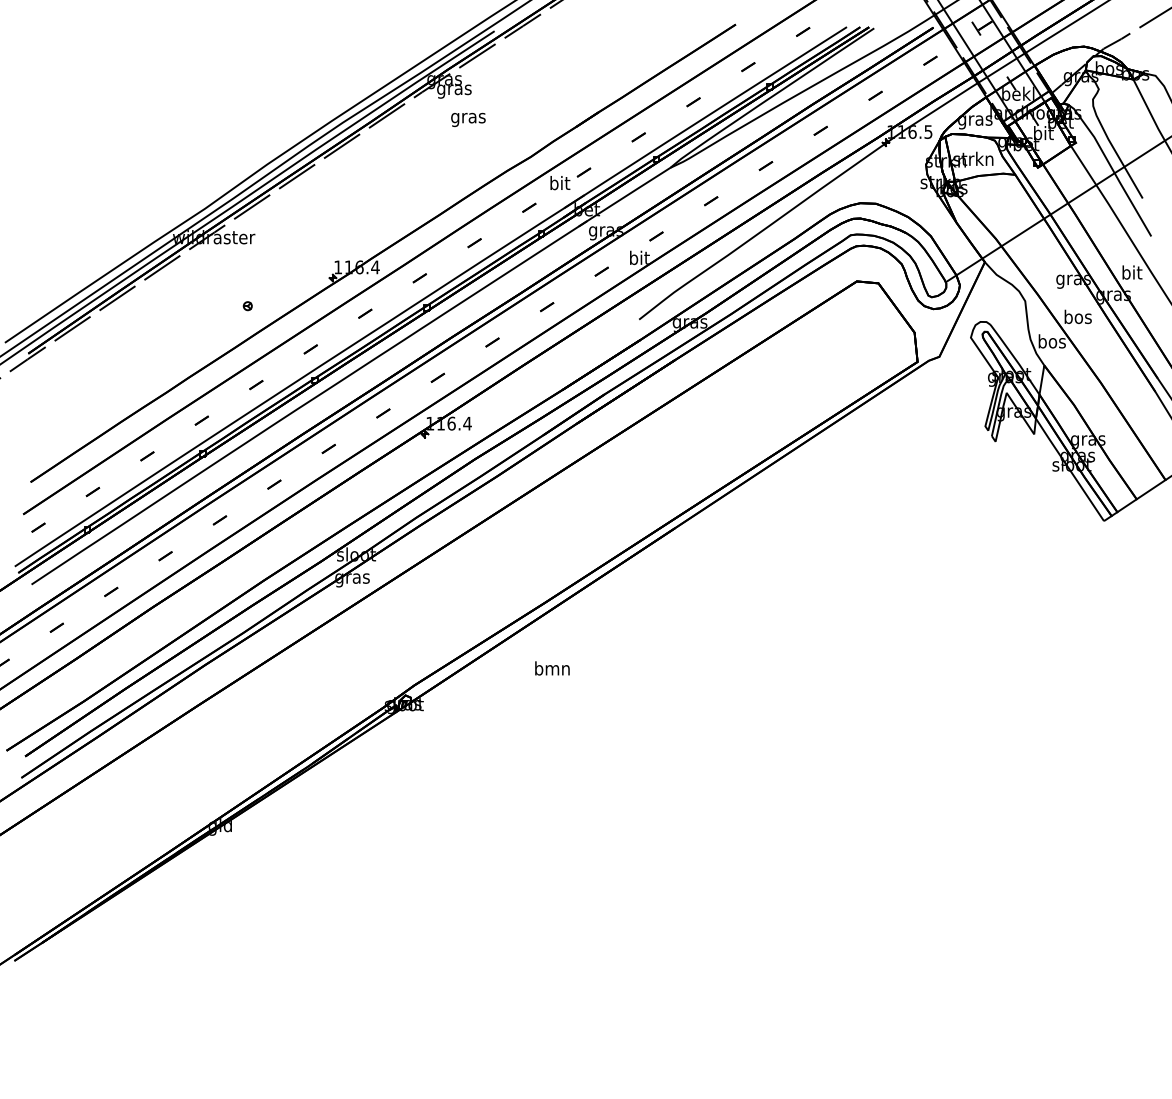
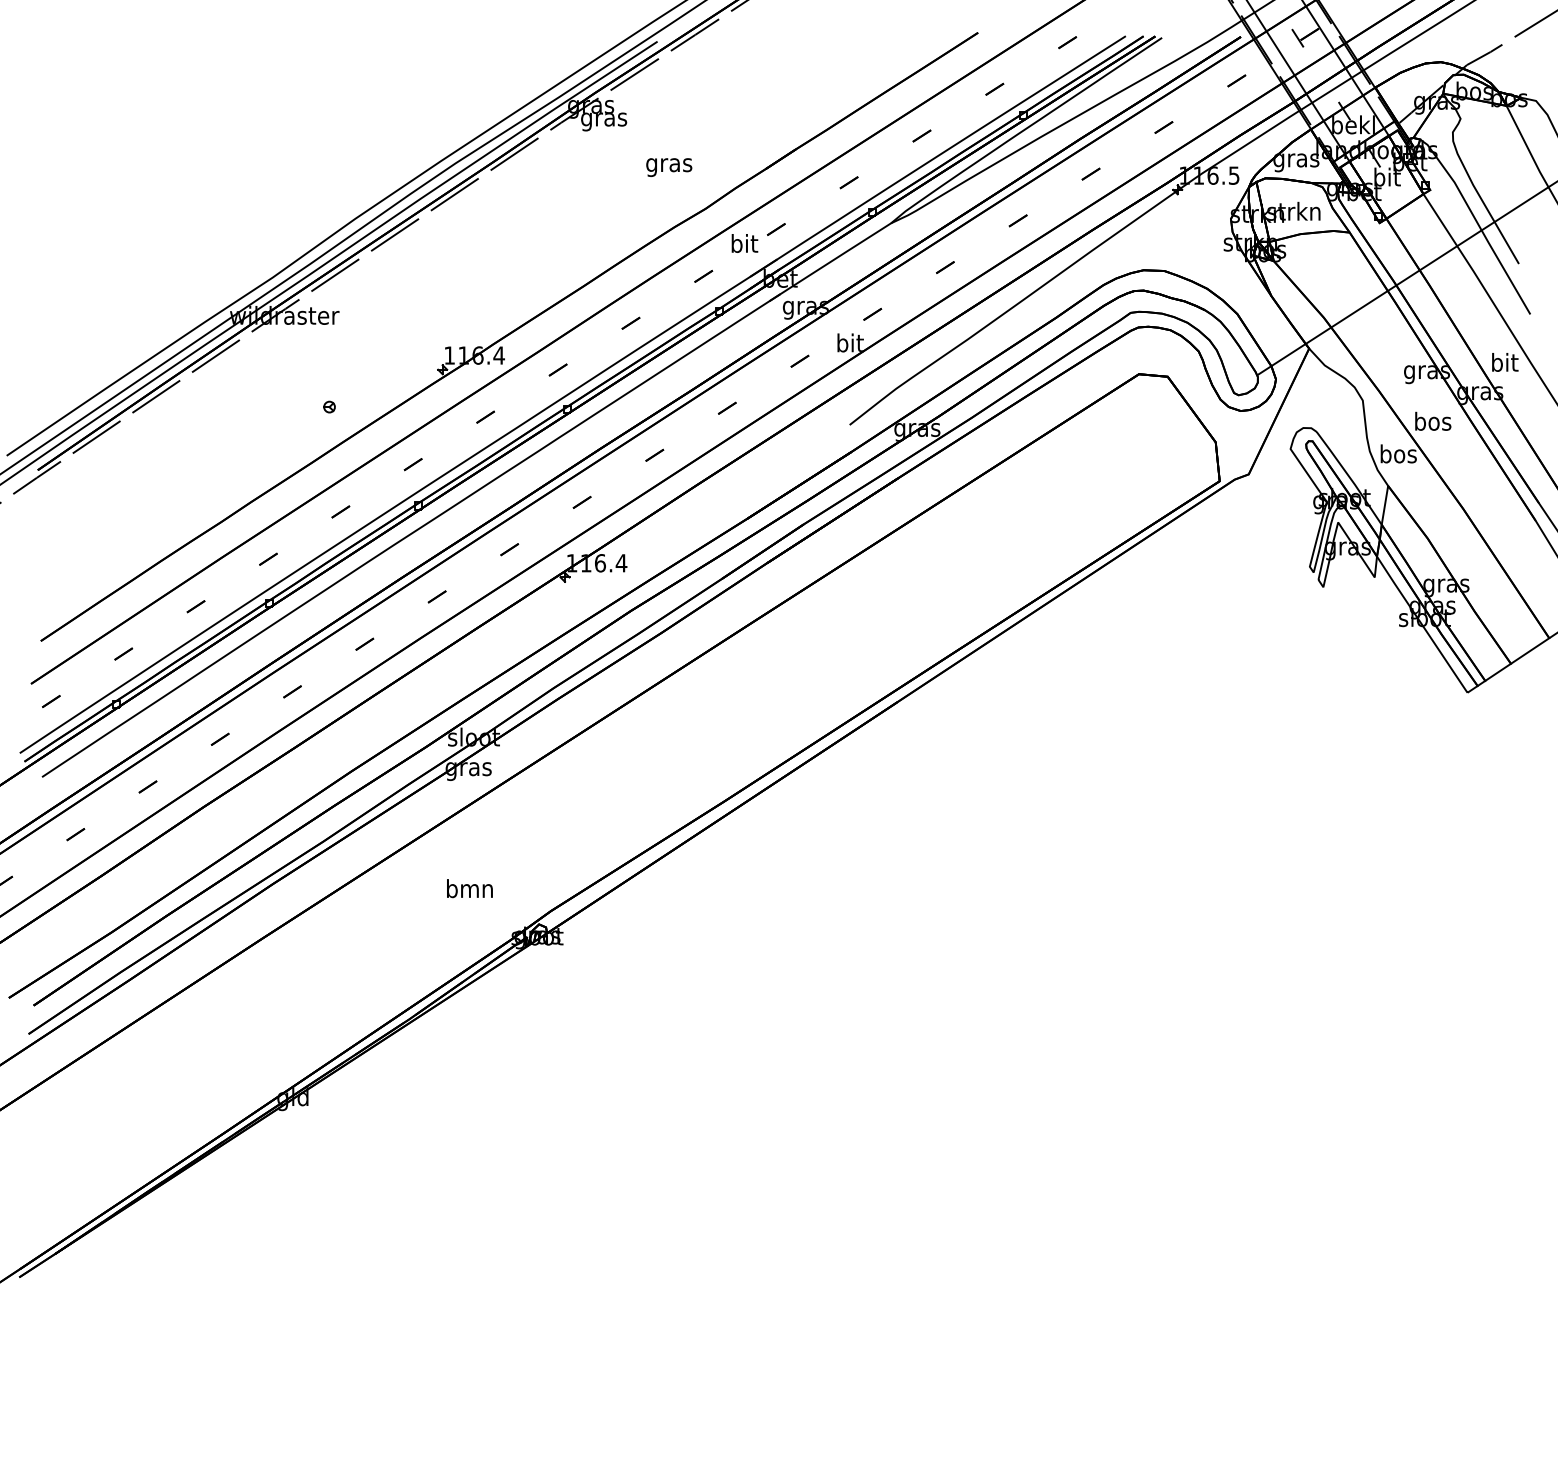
text: (468, 119) -> (669, 166), moved
text: (552, 668) -> (469, 888), moved

